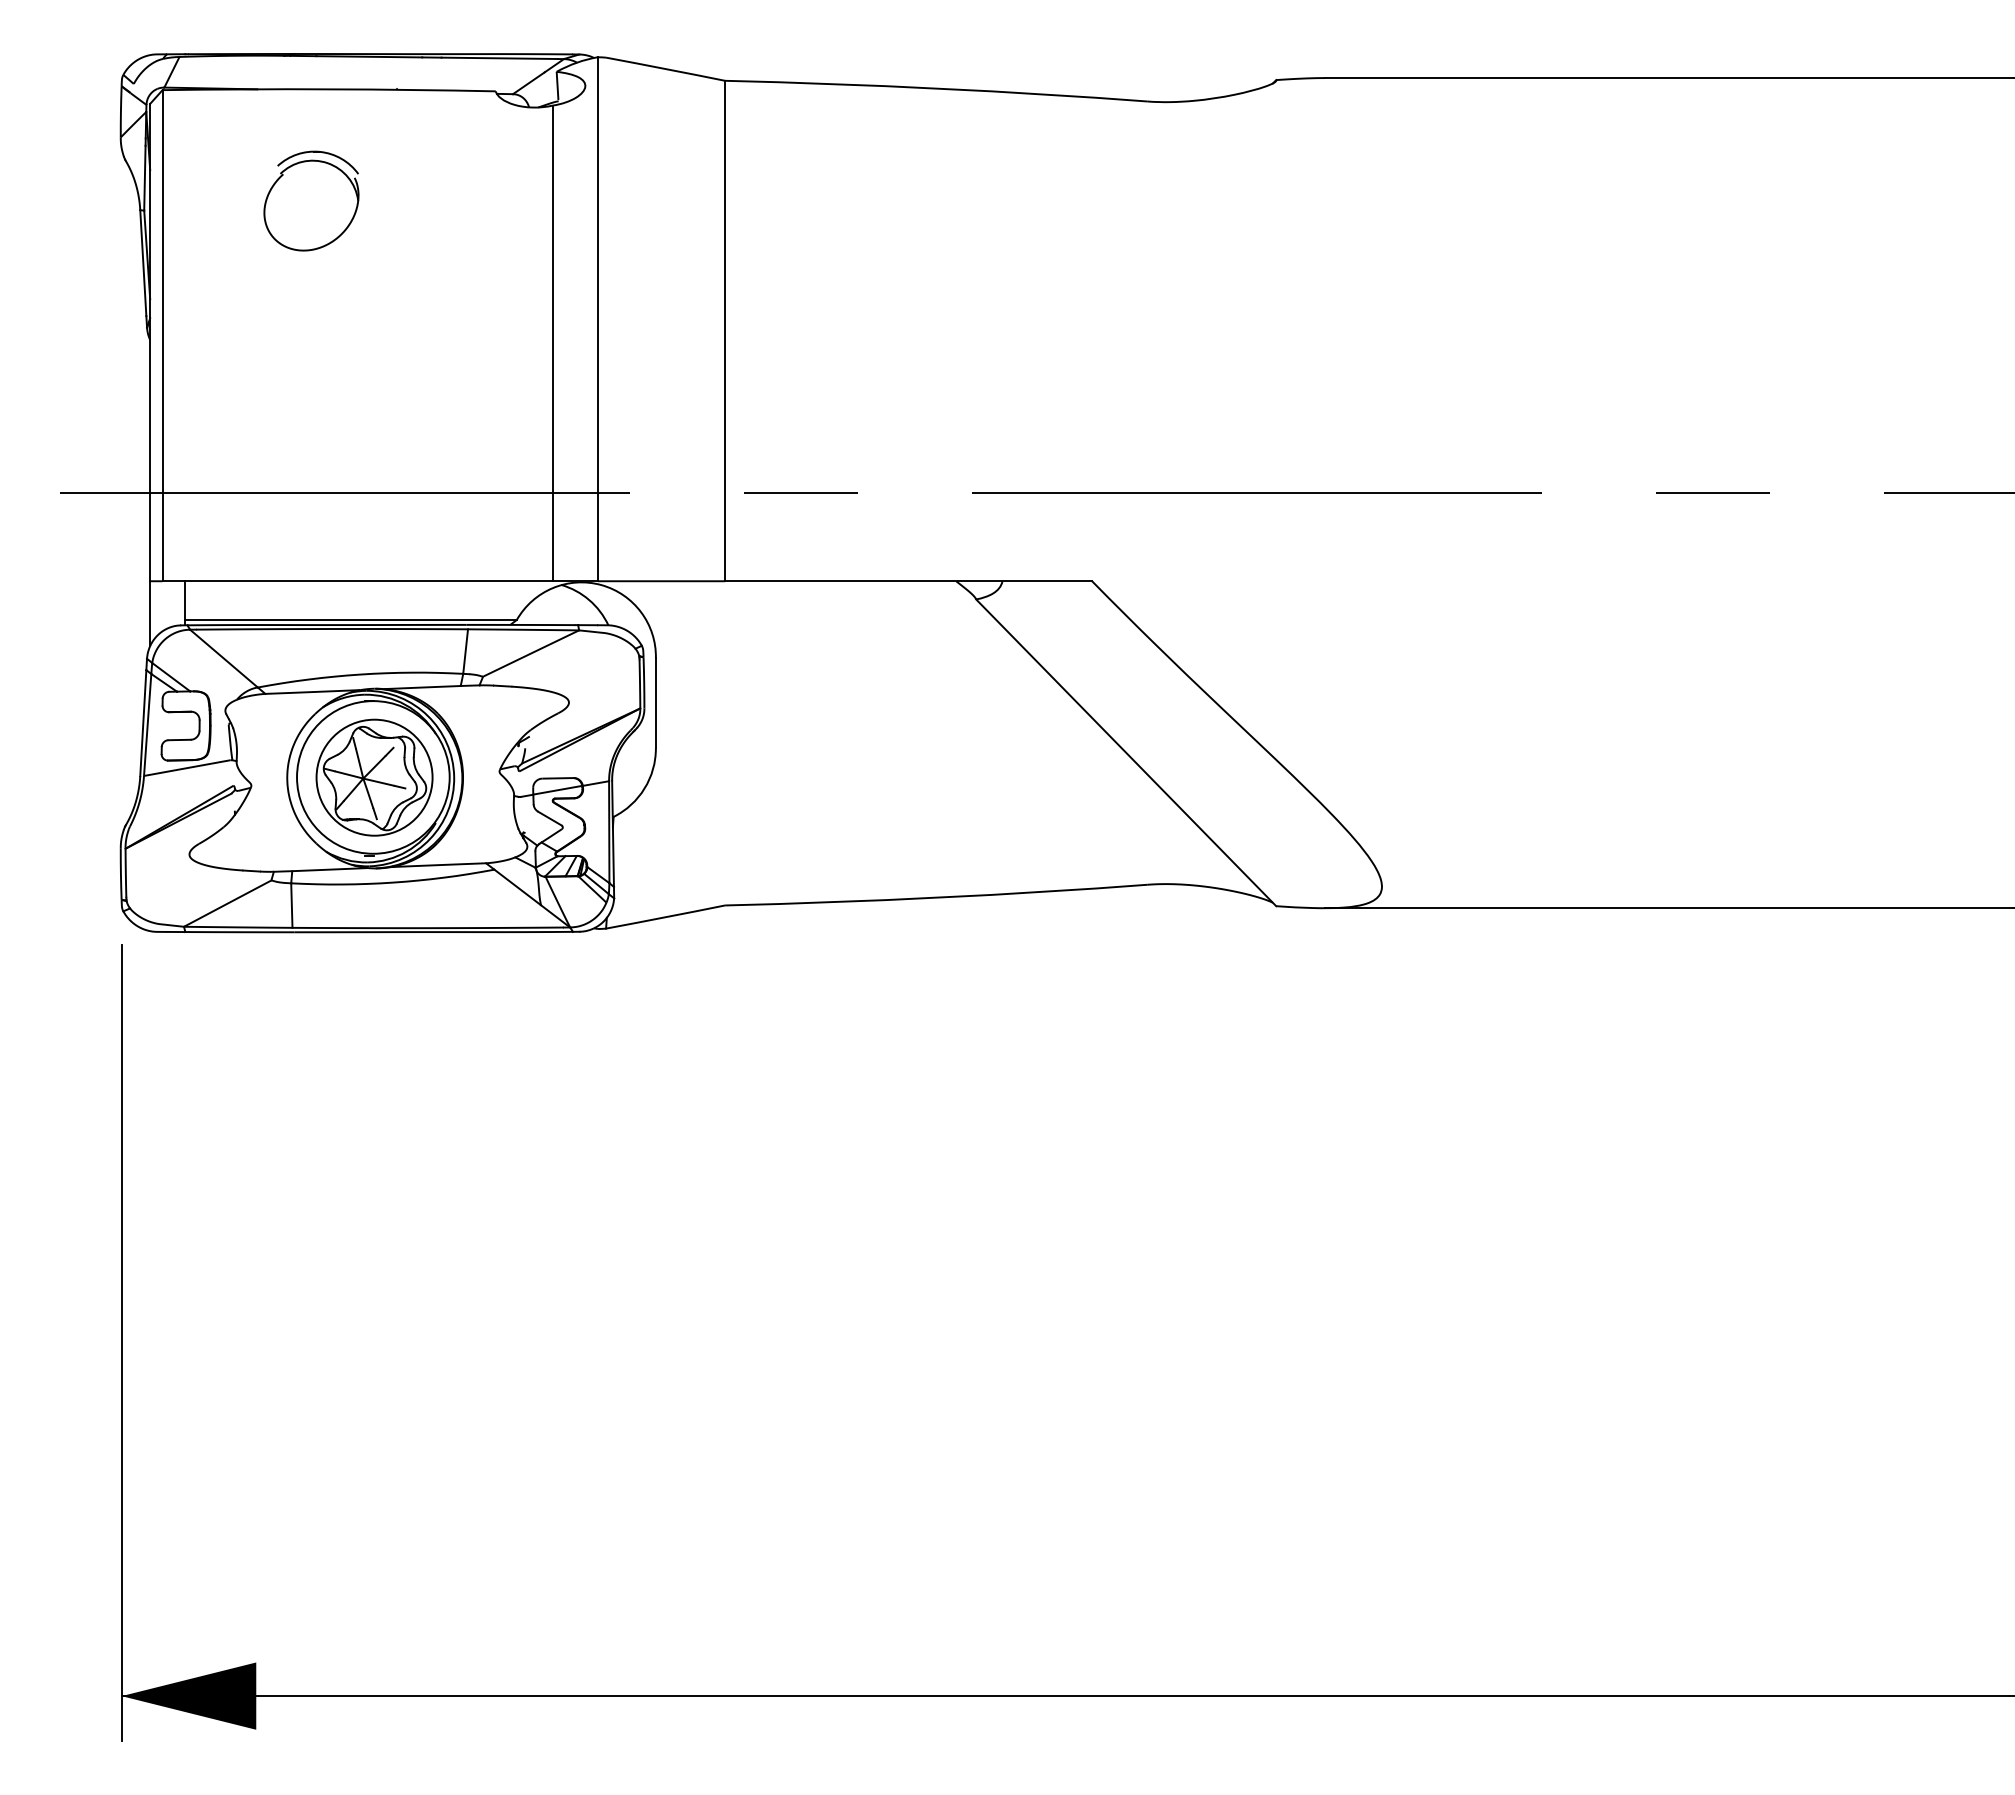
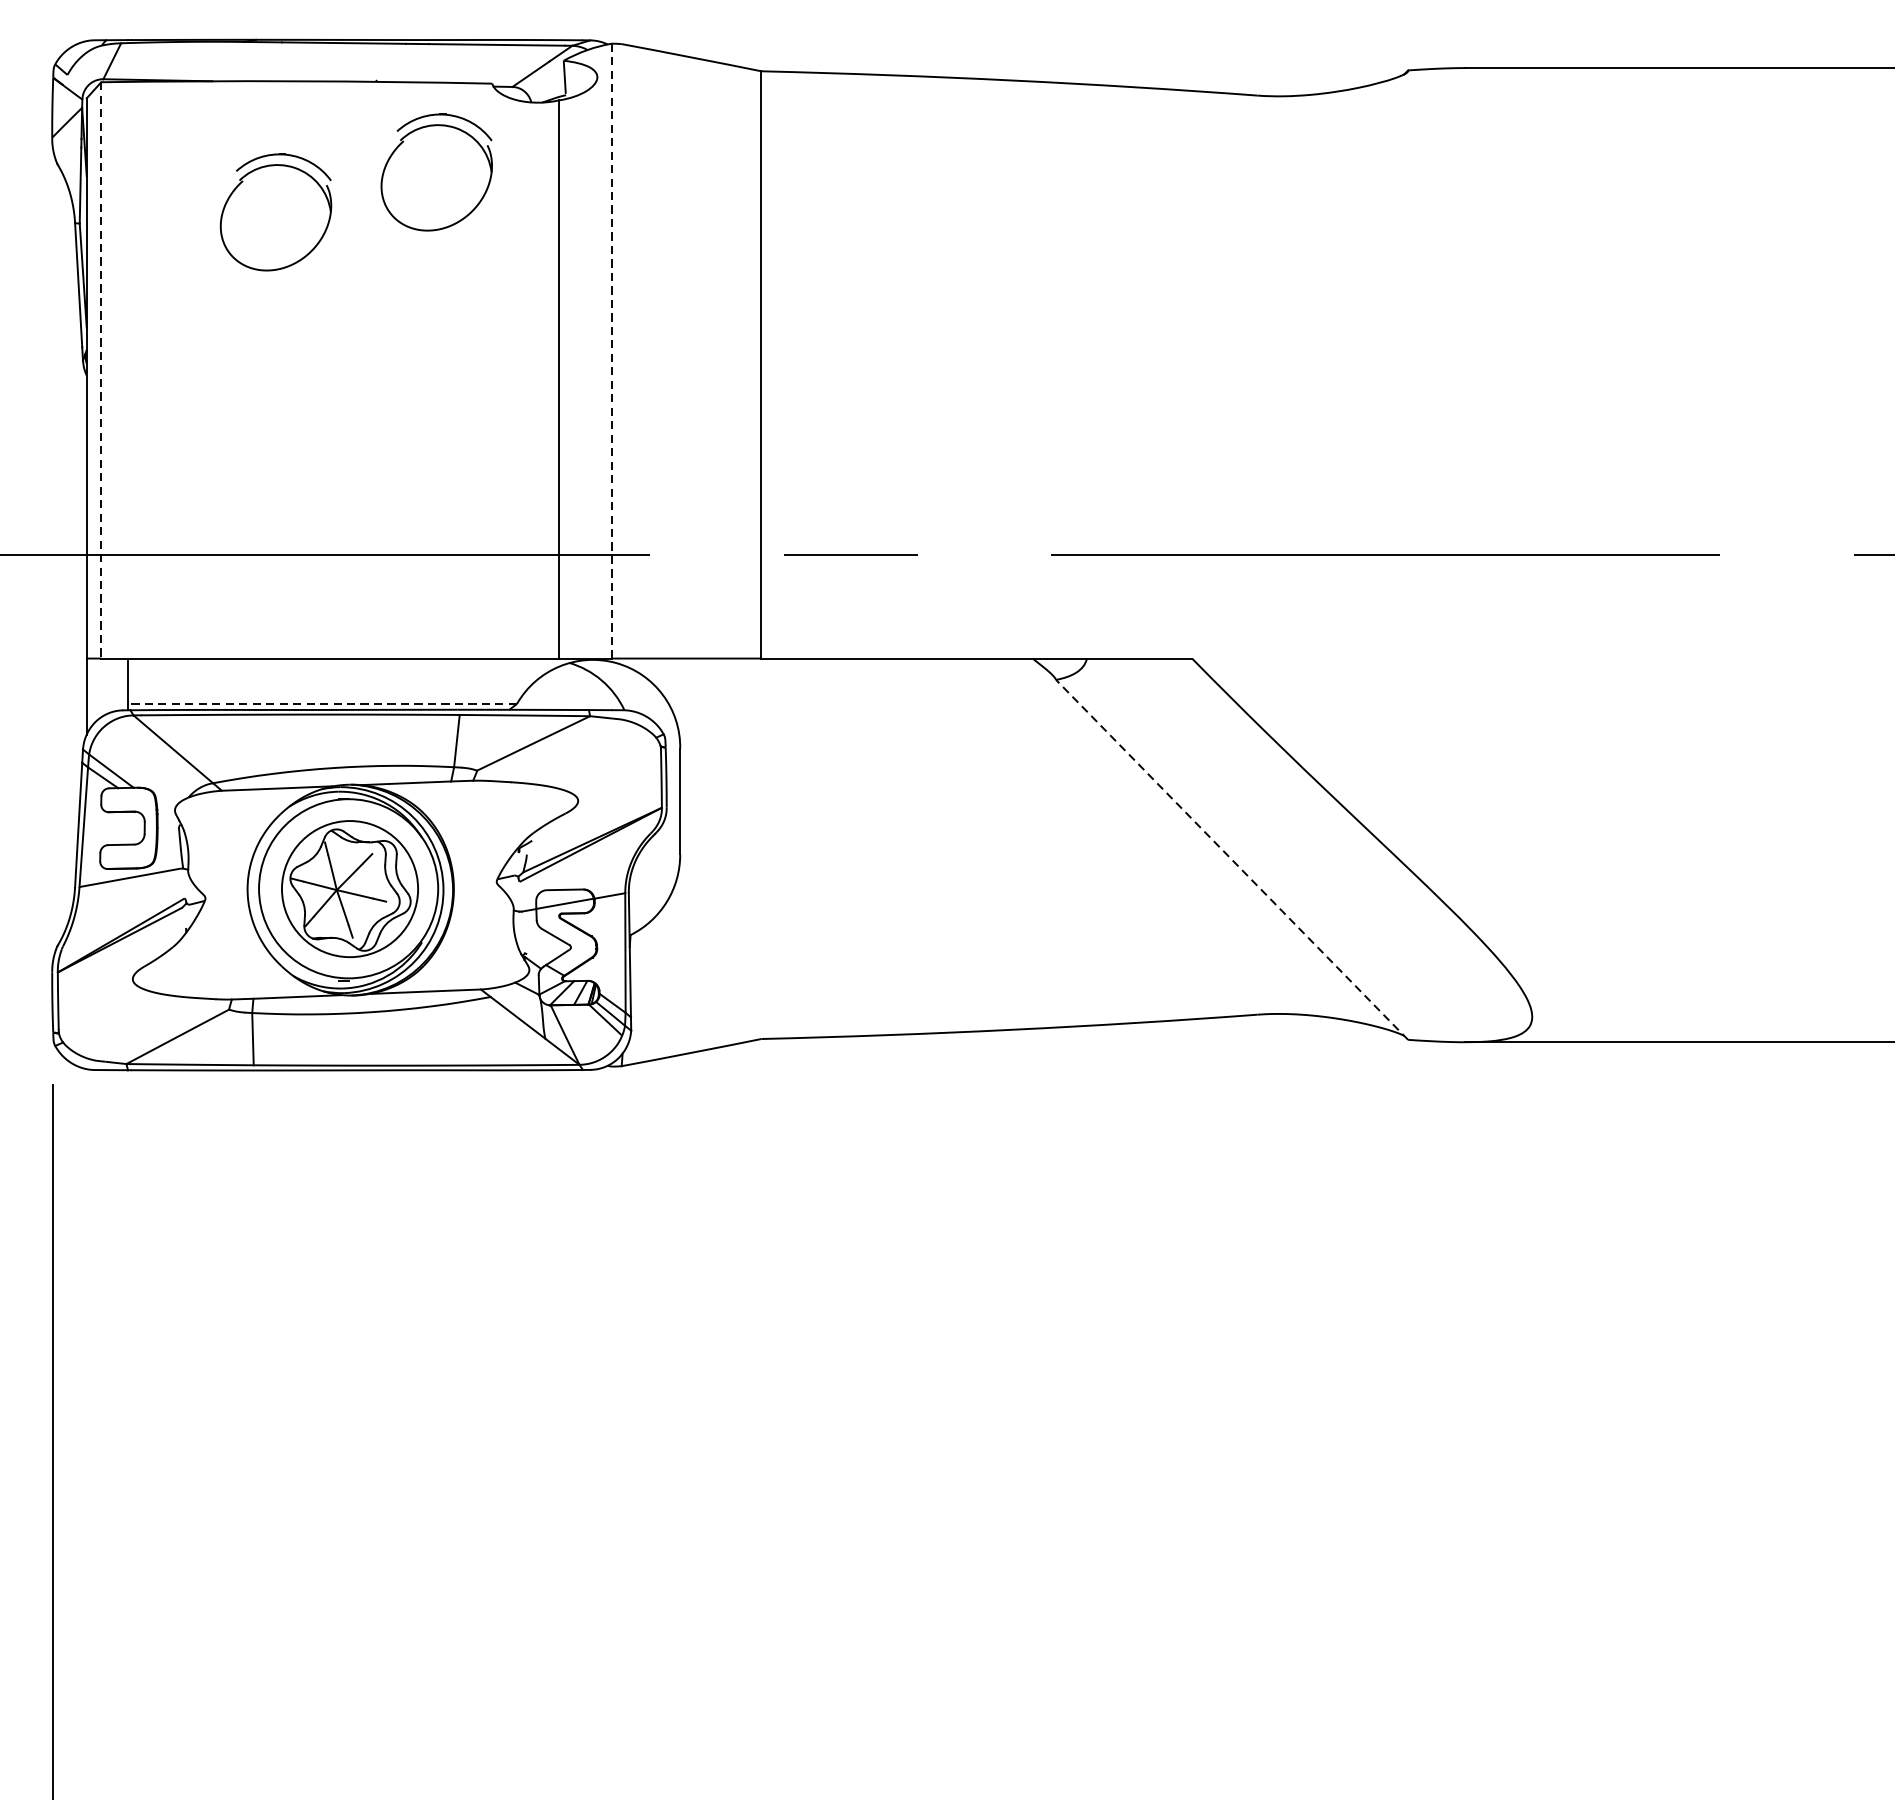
part: (448, 166) -> (436, 171), added
line: (597, 319) -> (611, 351), solid -> dashed
line: (162, 335) -> (101, 370), solid -> dashed
line: (350, 620) -> (321, 704), solid -> dashed
line: (1126, 752) -> (1232, 859), solid -> dashed

